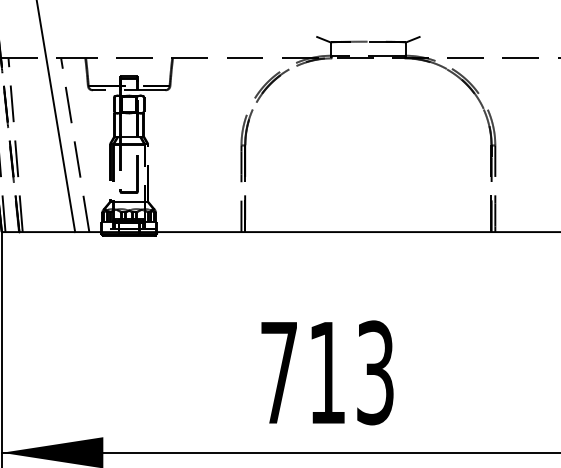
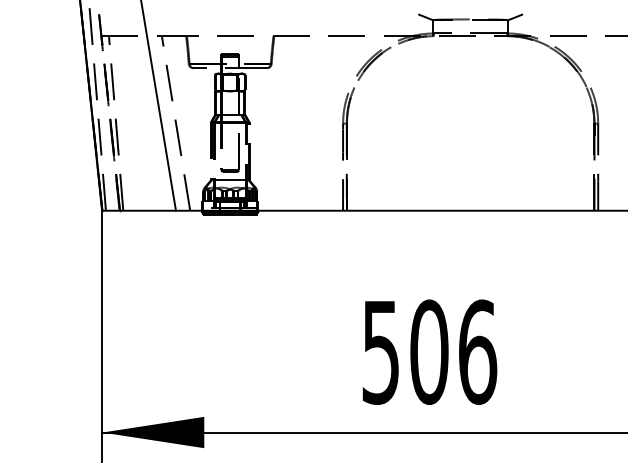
text: (327, 372) -> (429, 351), 713 -> 506

